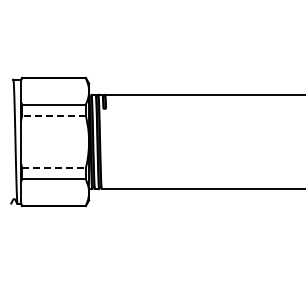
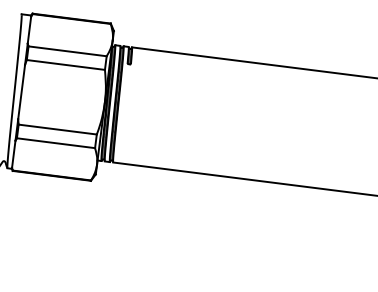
line: (54, 115) -> (66, 64), dashed -> solid
line: (54, 168) -> (58, 129), dashed -> solid

